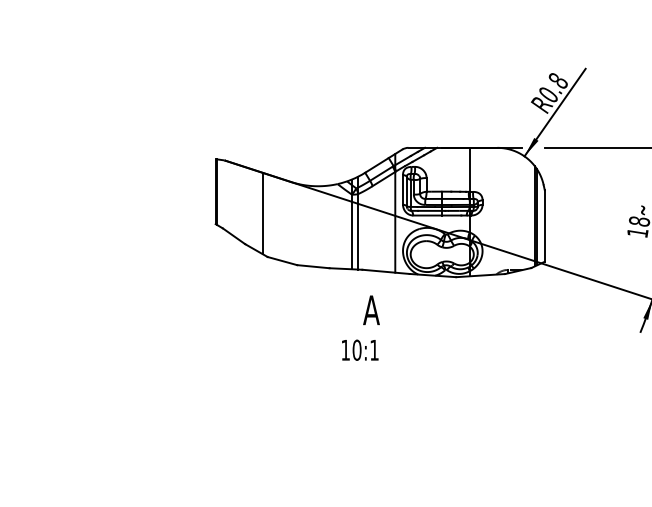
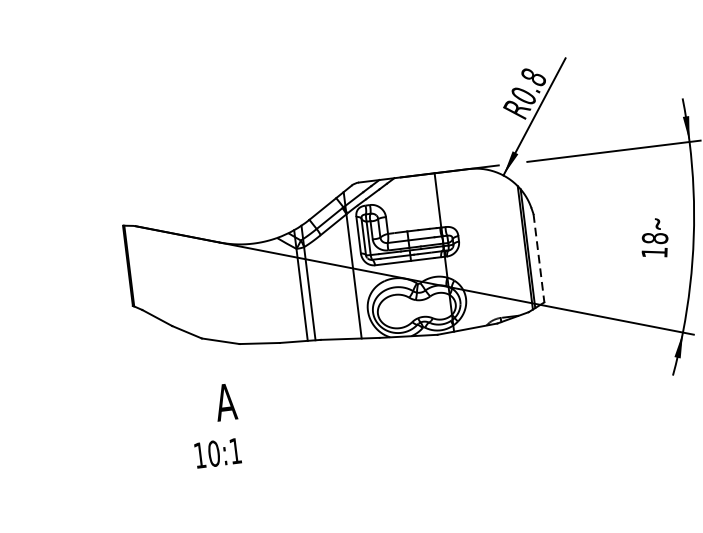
line: (263, 213) -> (190, 285), removed
line: (544, 225) -> (538, 257), solid -> dashed
text: (360, 327) -> (214, 425), moved

